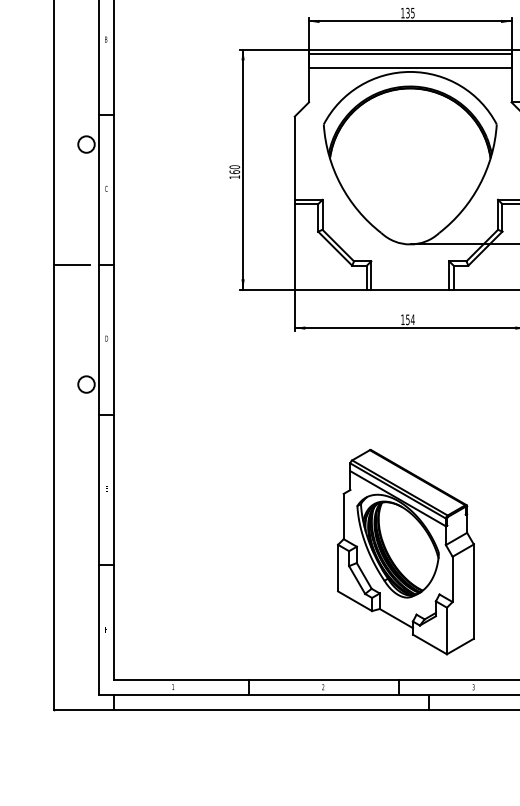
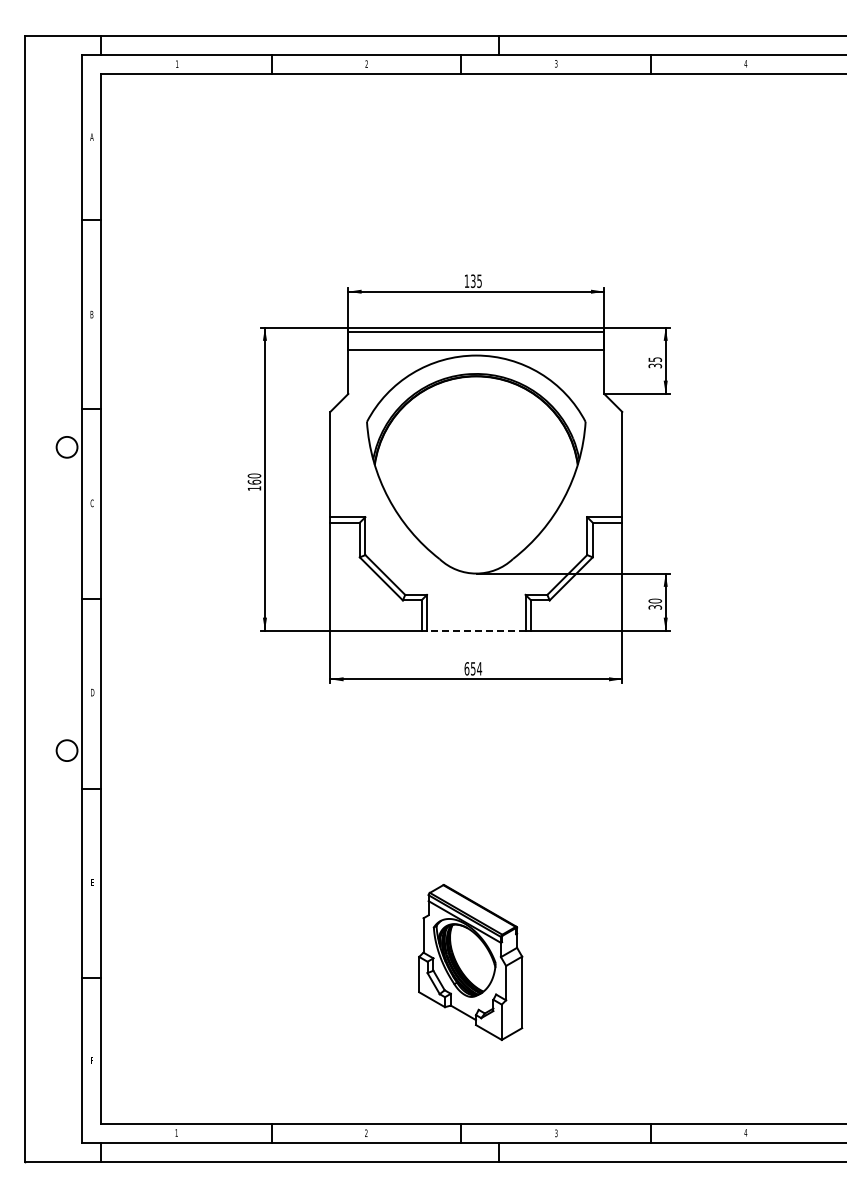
line: (71, 264) -> (47, 599), removed
line: (409, 289) -> (475, 630), solid -> dashed
text: (402, 319) -> (466, 668), 154 -> 654
part: (405, 552) -> (470, 962), size x0.6

